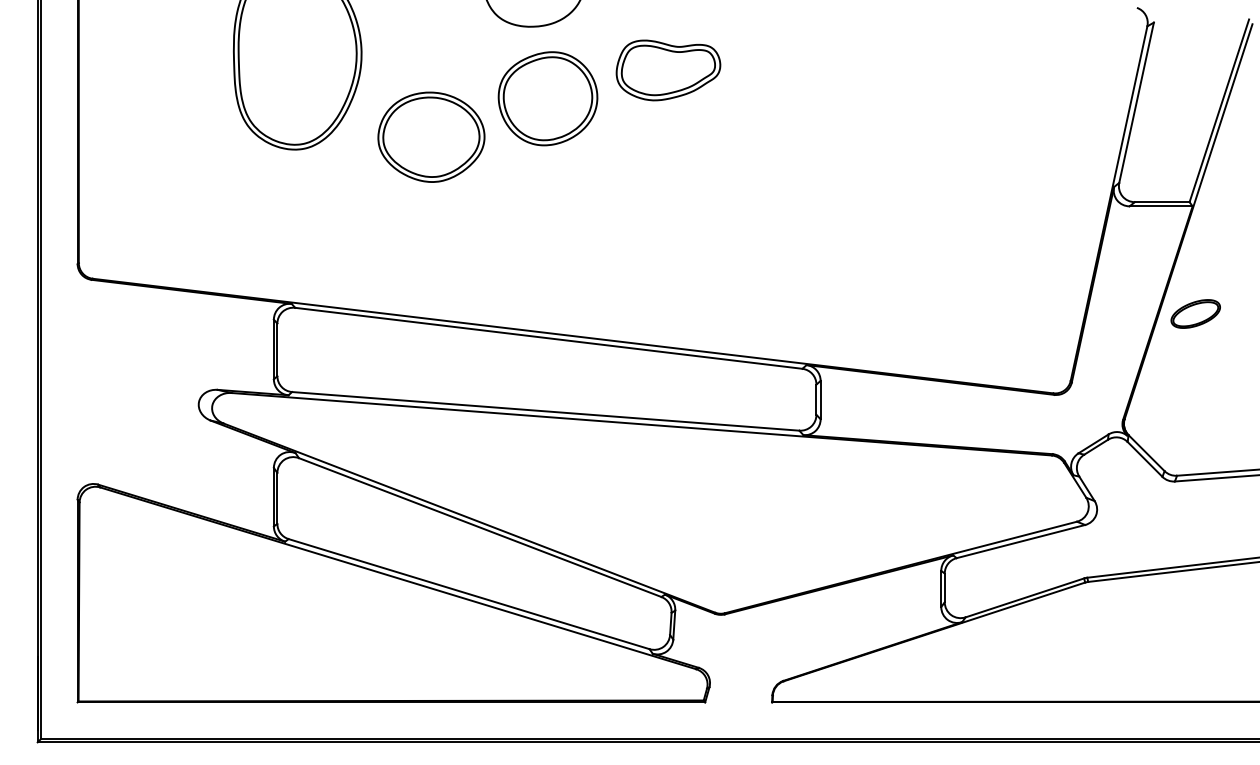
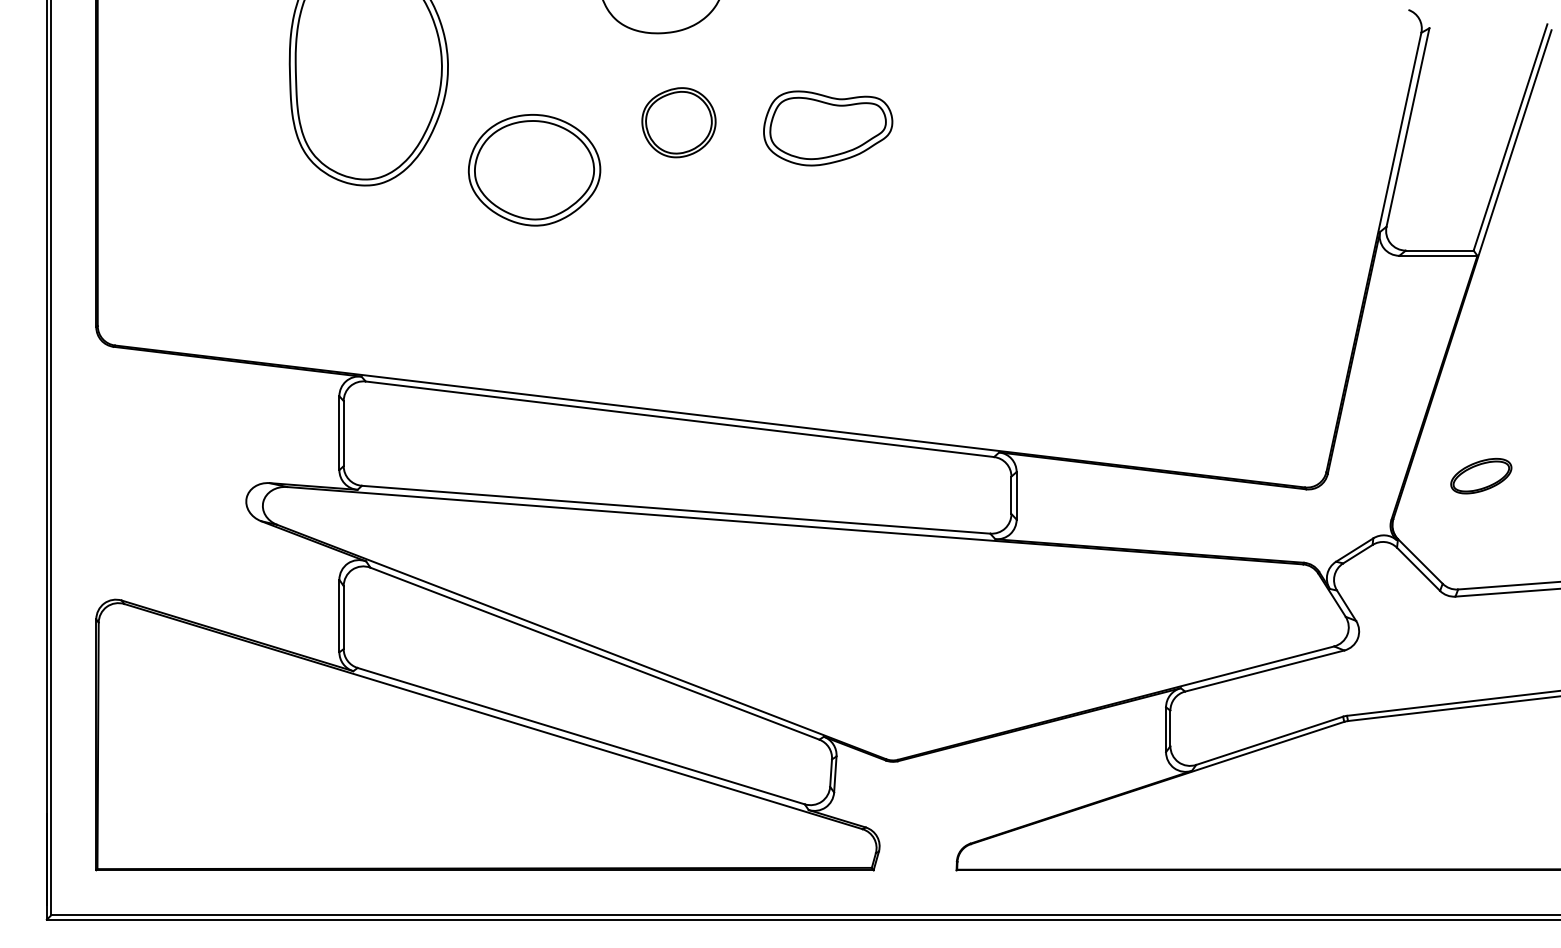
part: (668, 70) -> (828, 128), moved
part: (547, 98) -> (678, 122), size x0.6
part: (1195, 314) -> (1481, 476), moved

